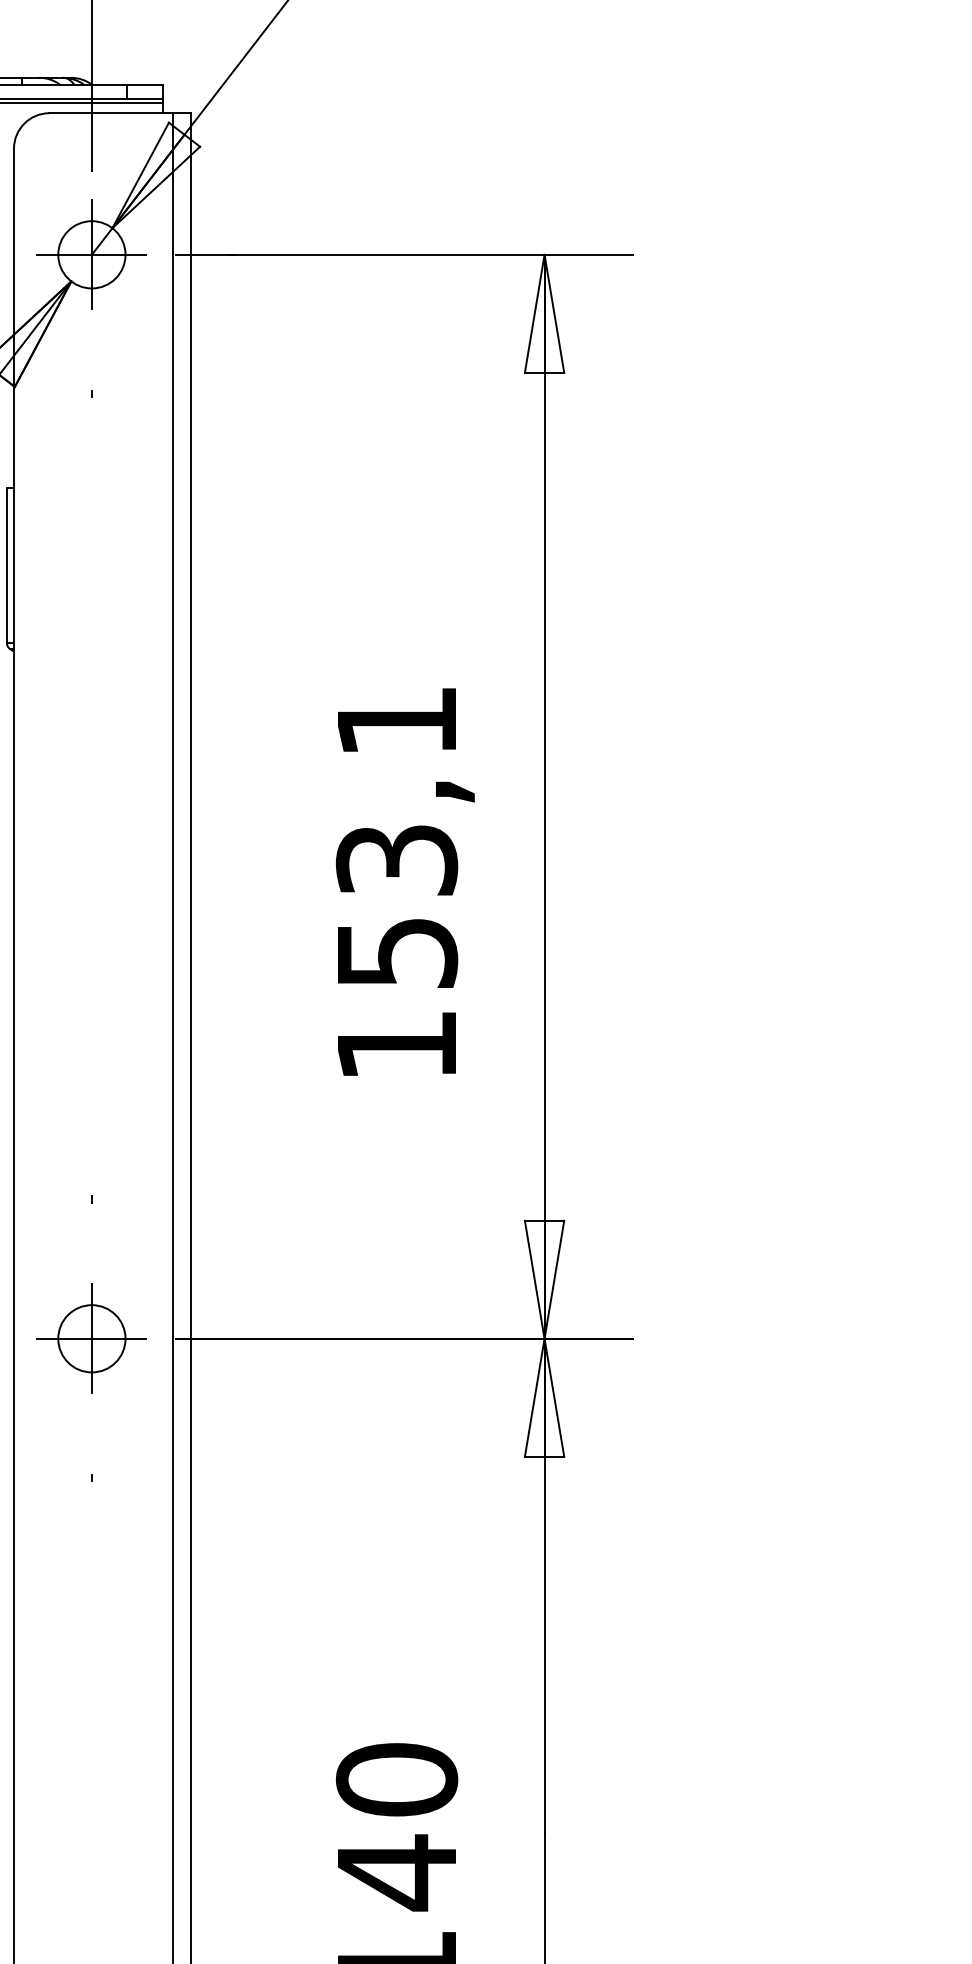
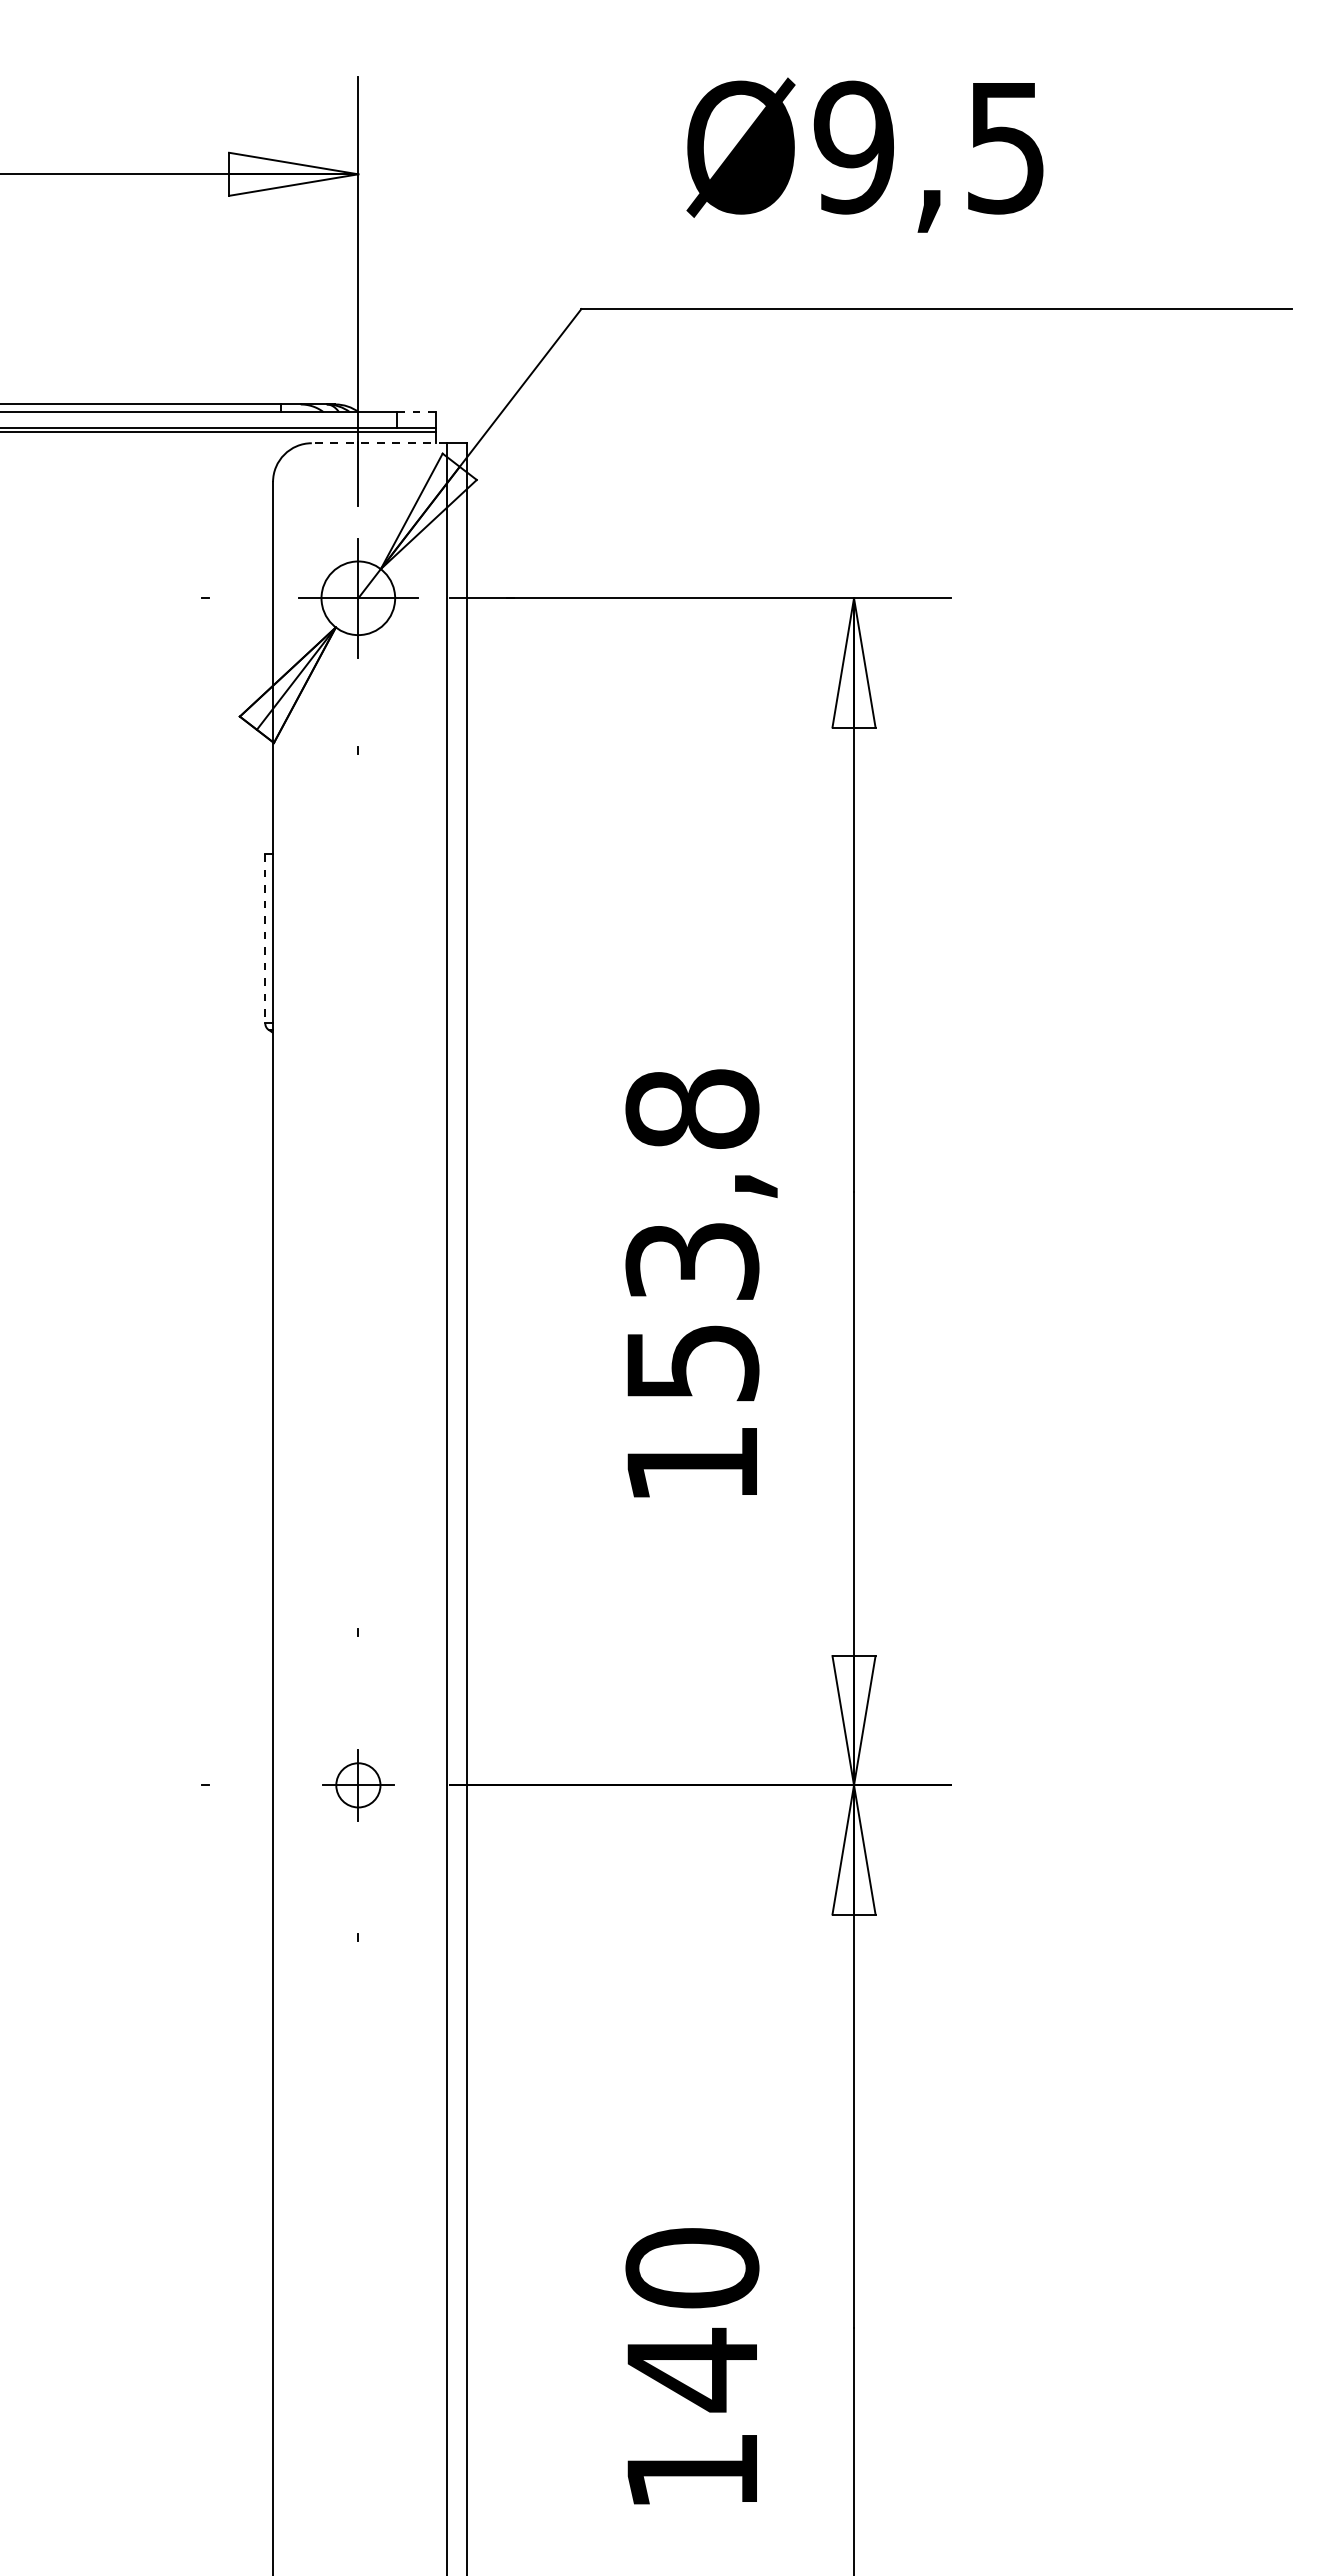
line: (145, 85) -> (416, 412), solid -> dashed
line: (110, 113) -> (378, 443), solid -> dashed
line: (7, 565) -> (265, 938), solid -> dashed
text: (397, 720) -> (692, 1108), 153,1 -> 153,8
part: (92, 1338) -> (358, 1785), size x0.6

